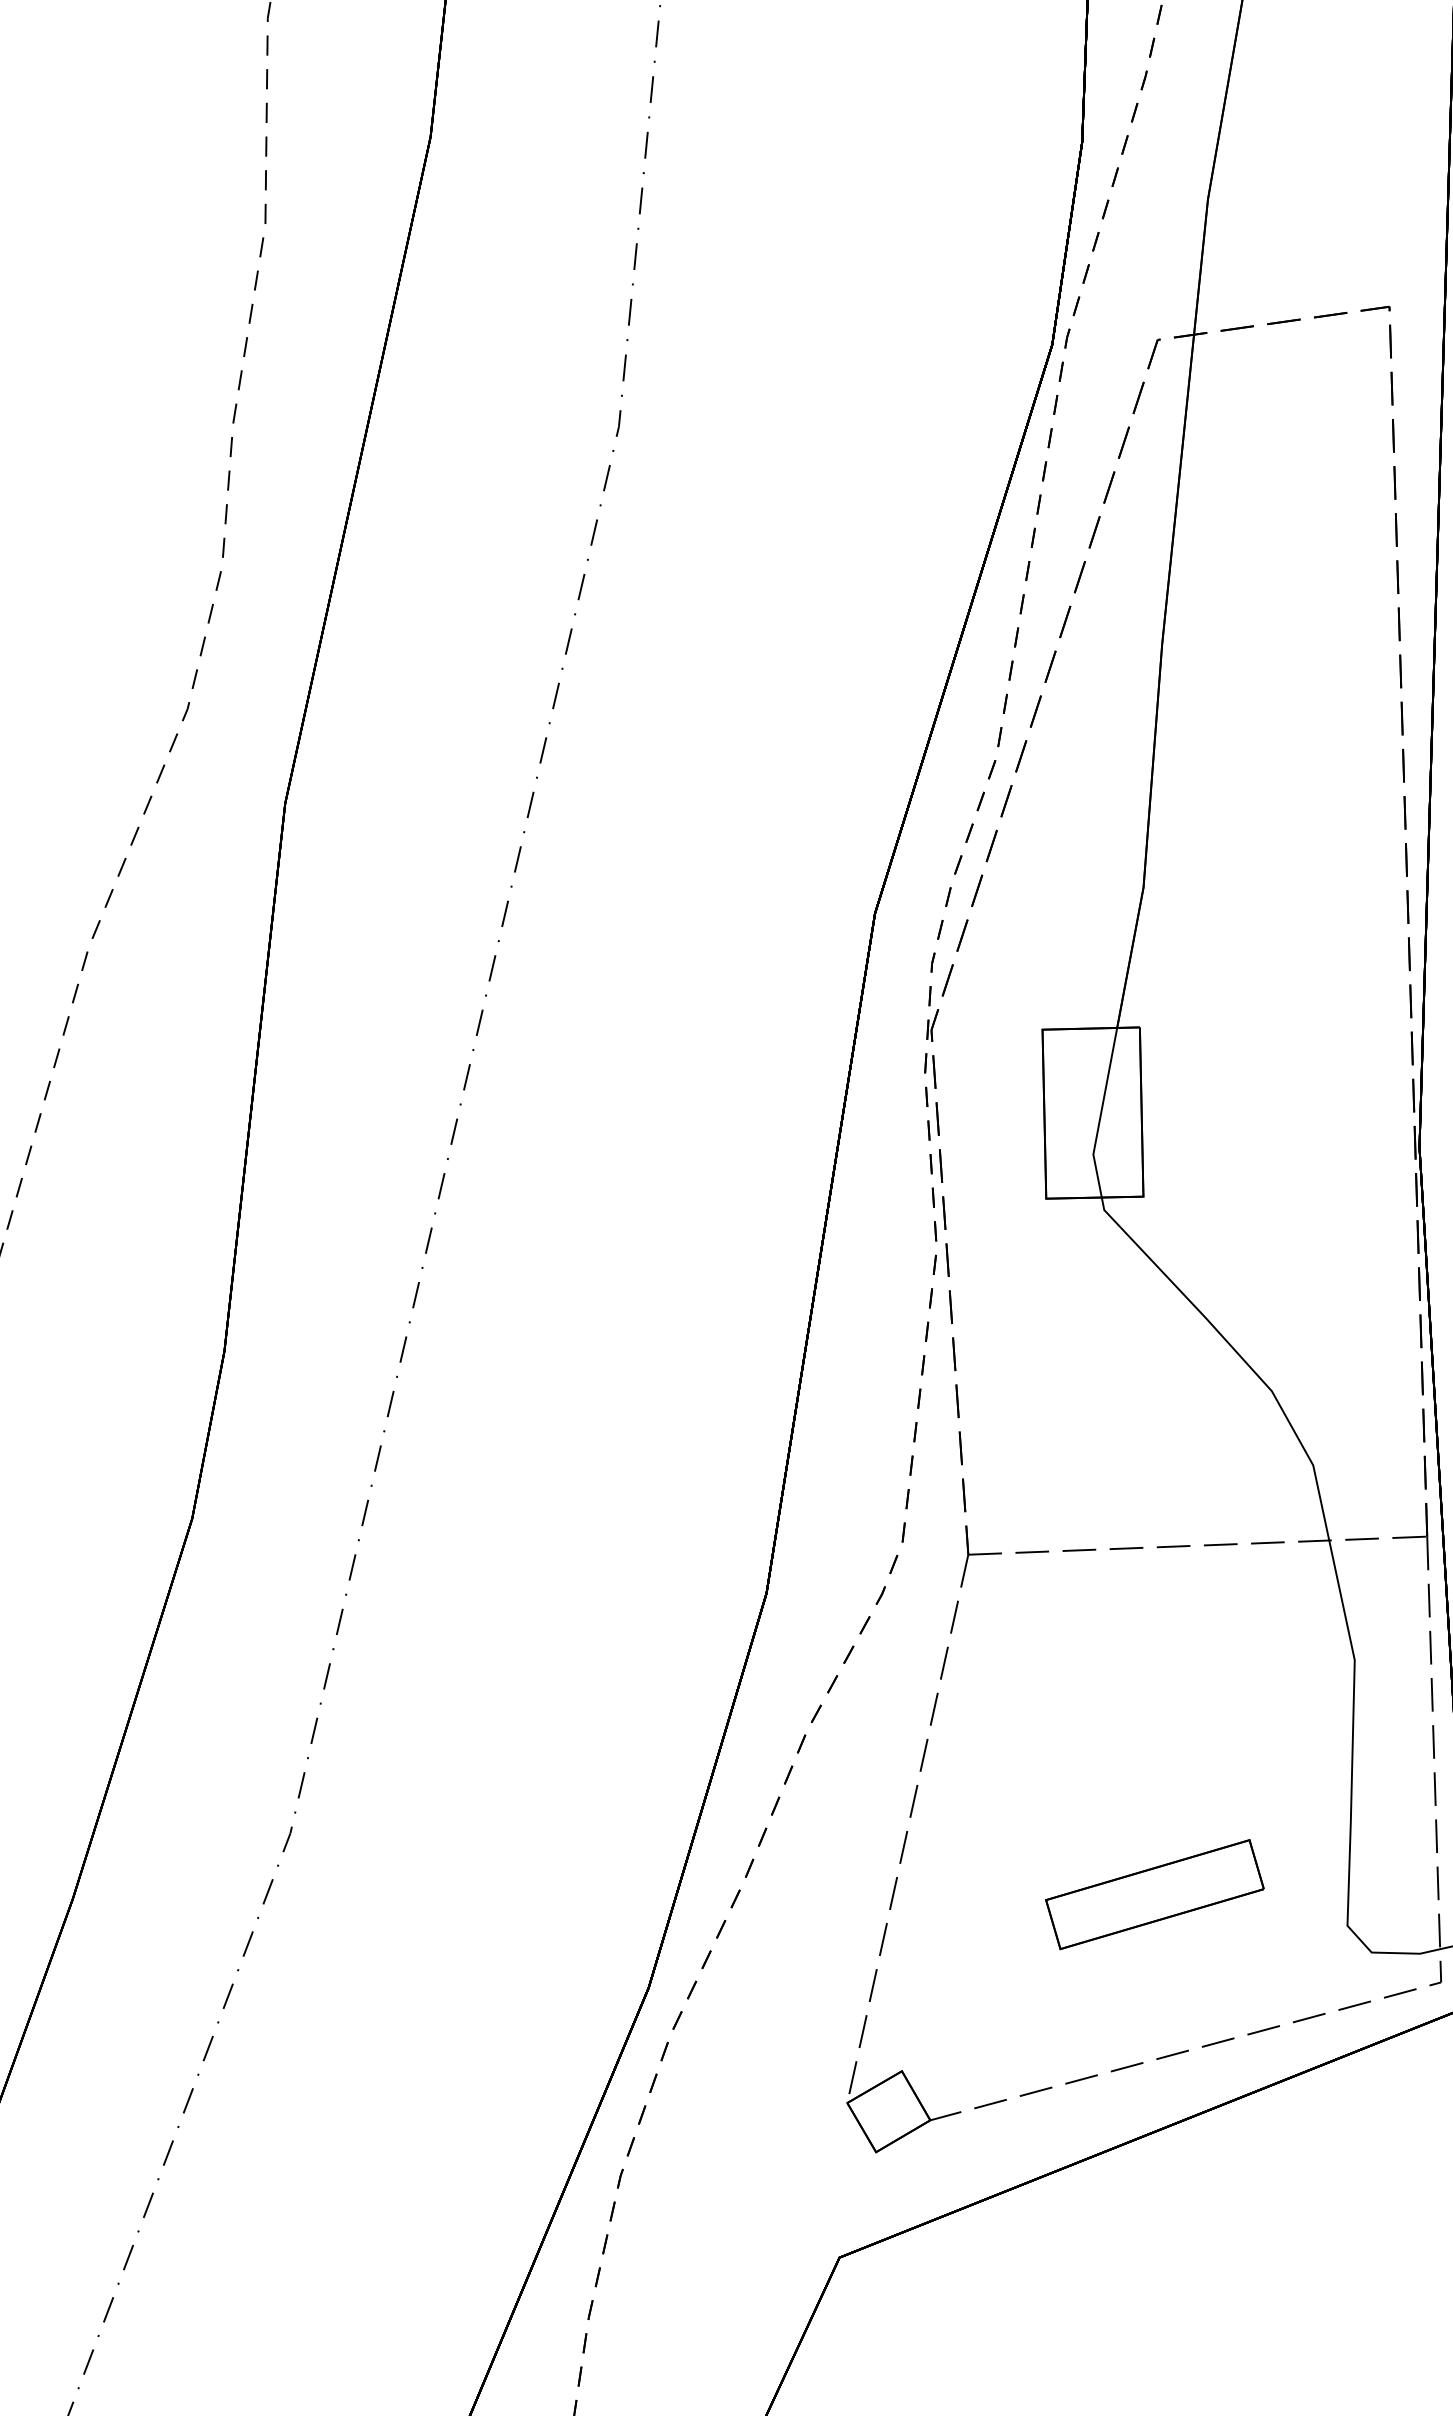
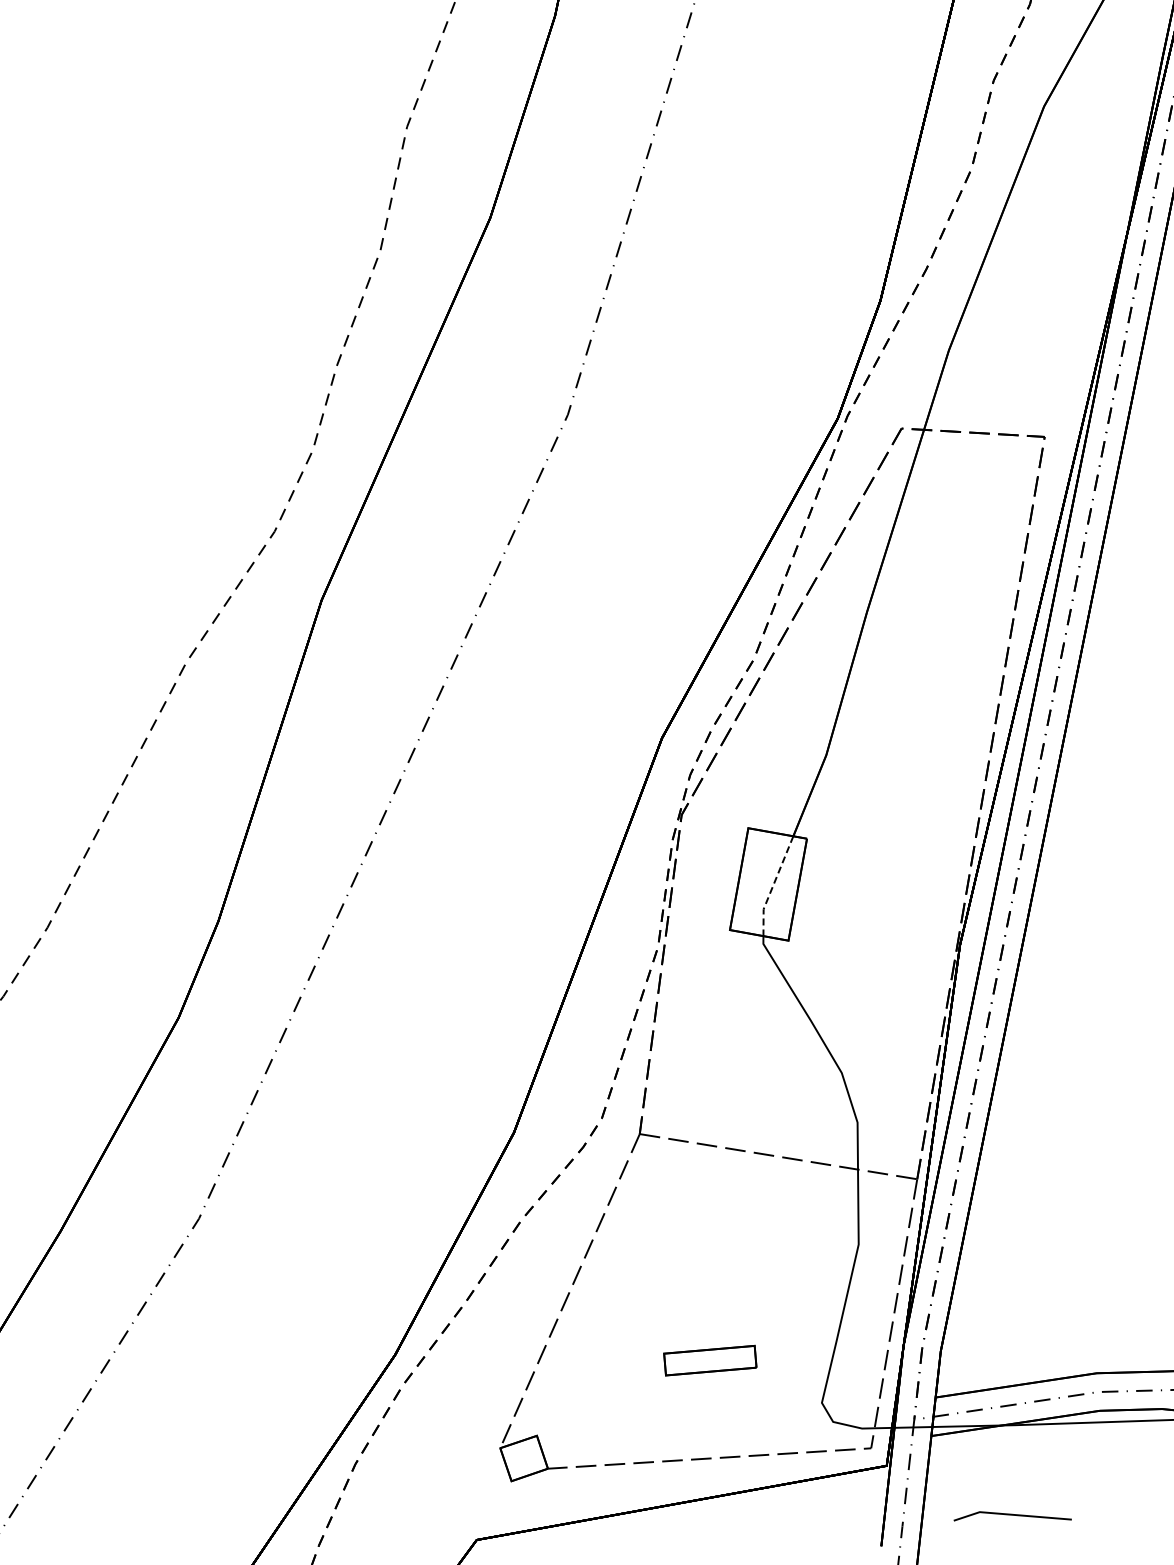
line: (1101, 1114) -> (773, 886), solid -> dashed
part: (1155, 1894) -> (710, 1360), size x0.7

